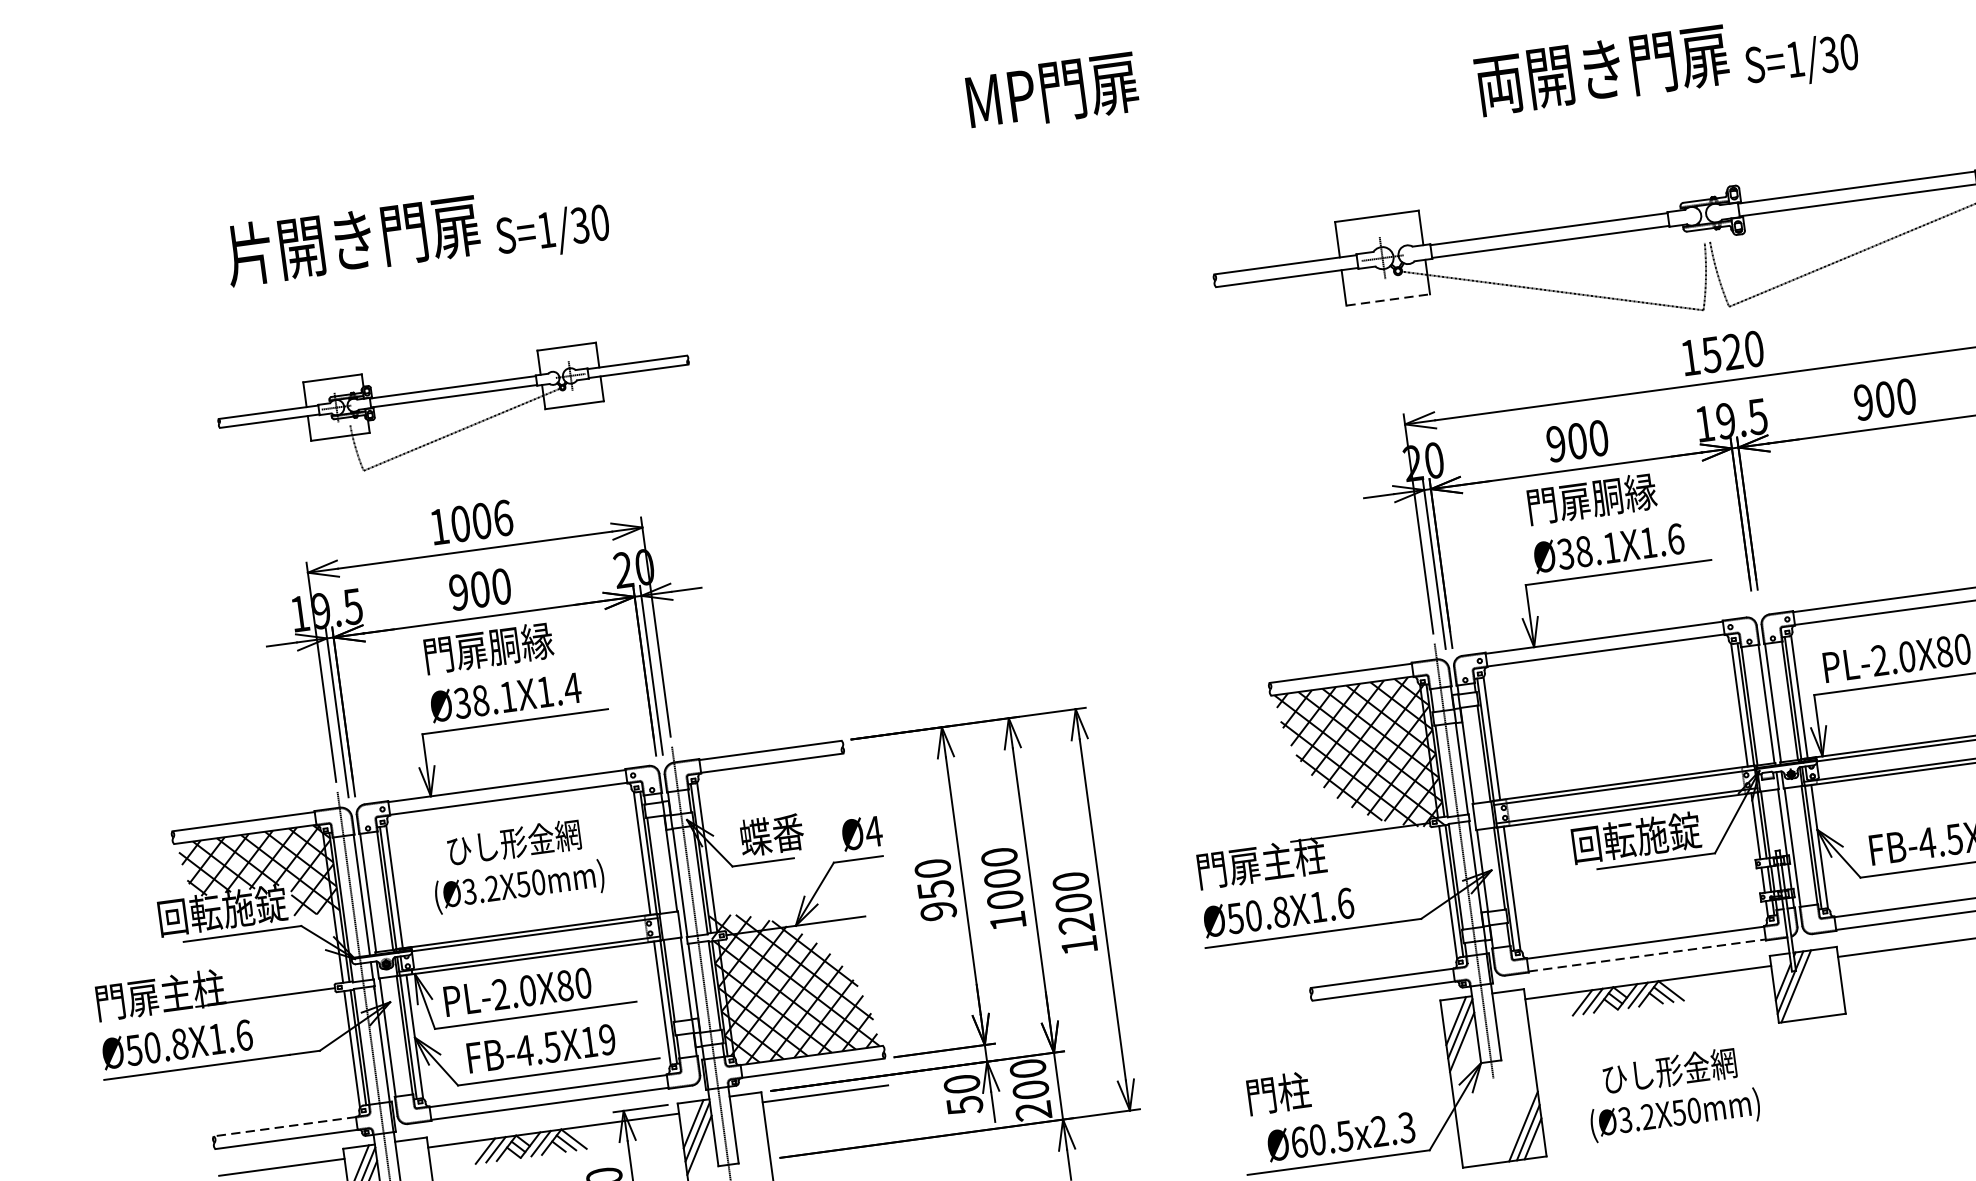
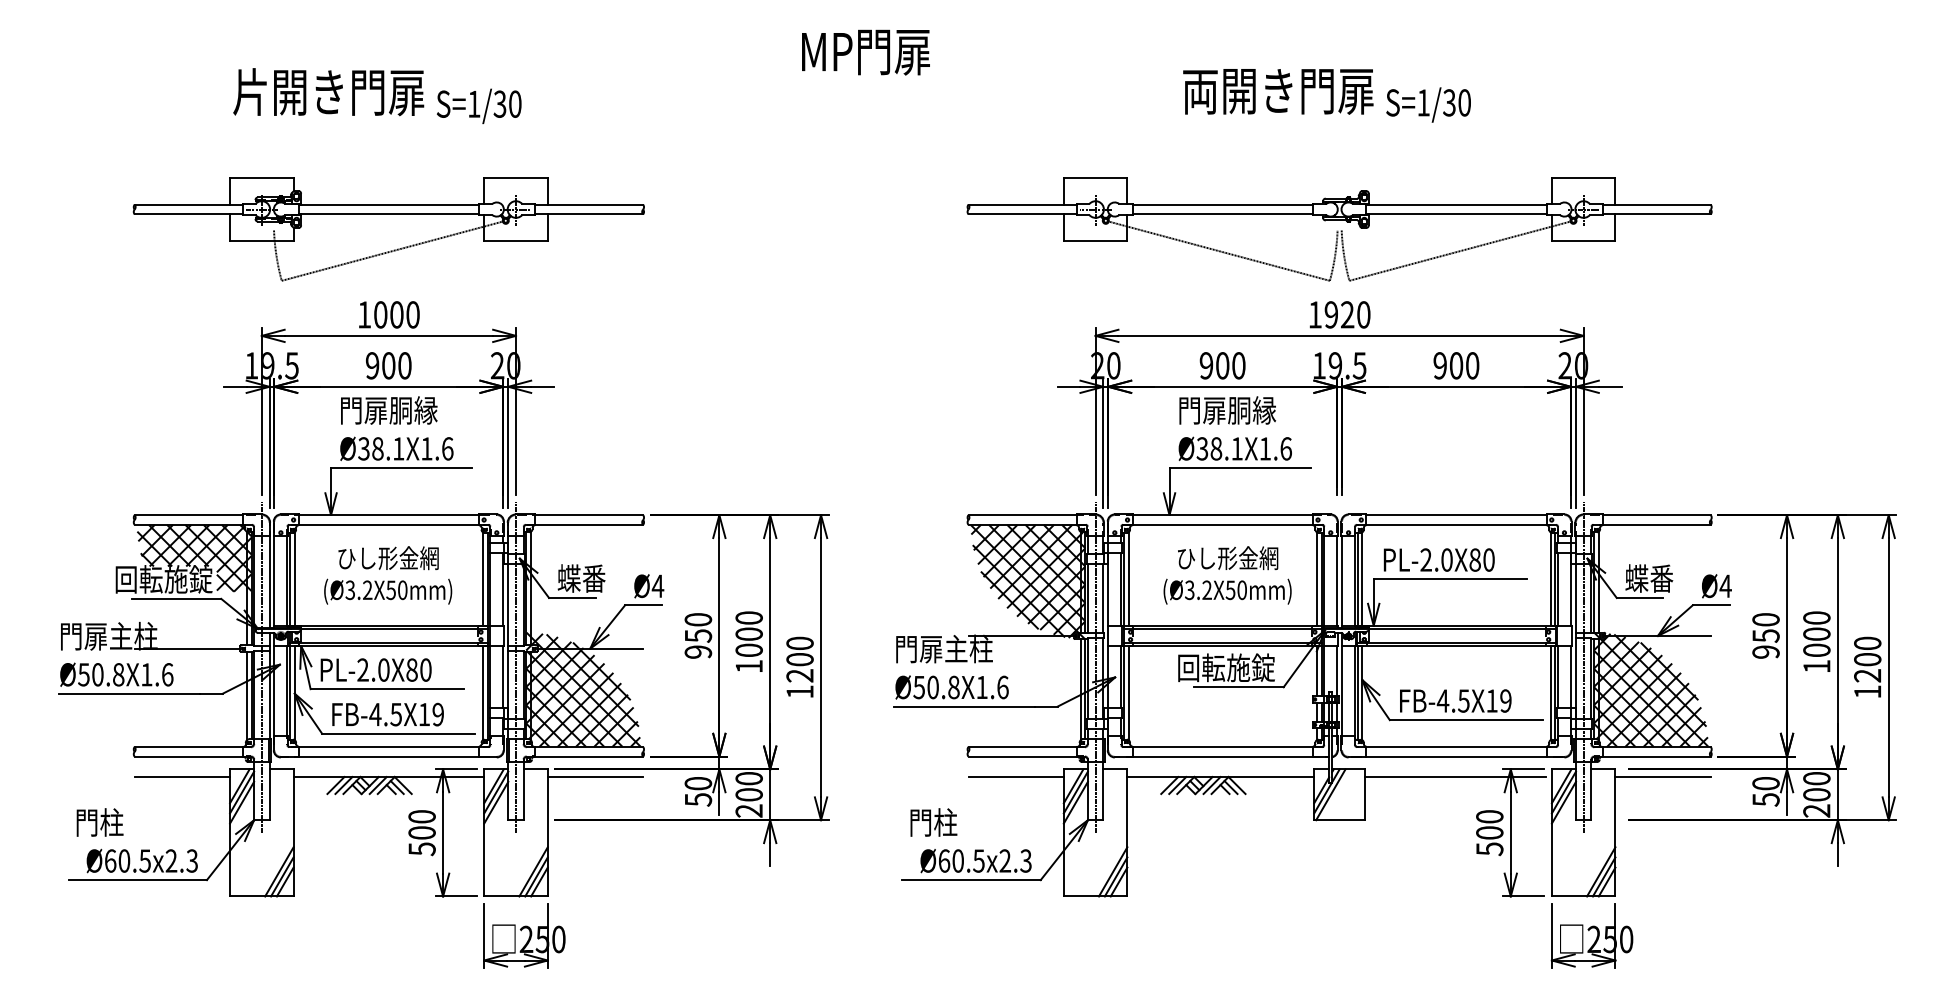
line: (1388, 300) -> (1095, 241), dashed -> solid
text: (1710, 354) -> (1330, 314), 1520 -> 1920
part: (455, 410) -> (388, 229), size x1.43
text: (502, 517) -> (412, 314), 1006 -> 1000
text: (572, 687) -> (447, 448), Ø38.1X1.4 -> Ø38.1X1.6
line: (1648, 955) -> (1223, 756), dashed -> solid
line: (1378, 1019) -> (1015, 777), added
text: (1672, 1093) -> (1227, 575), moved
line: (284, 1127) -> (188, 747), dashed -> solid

